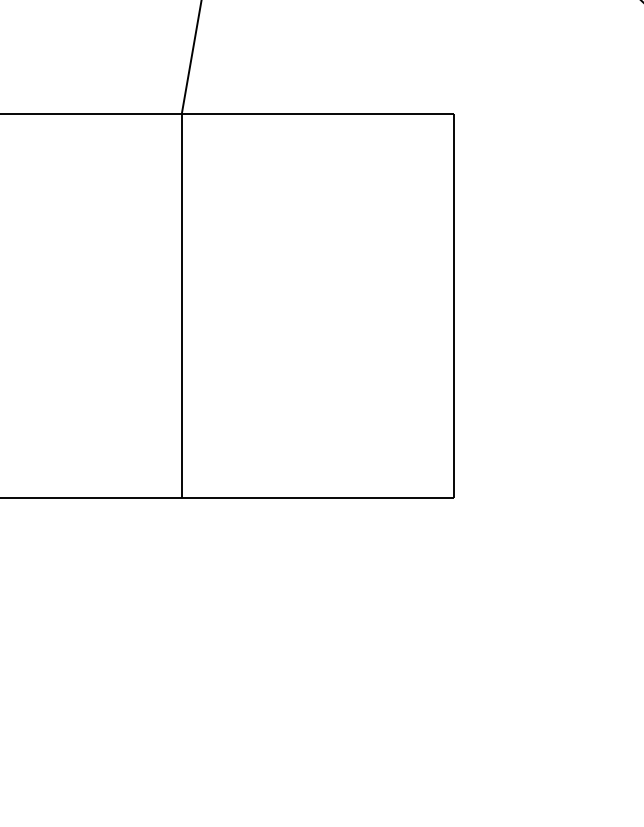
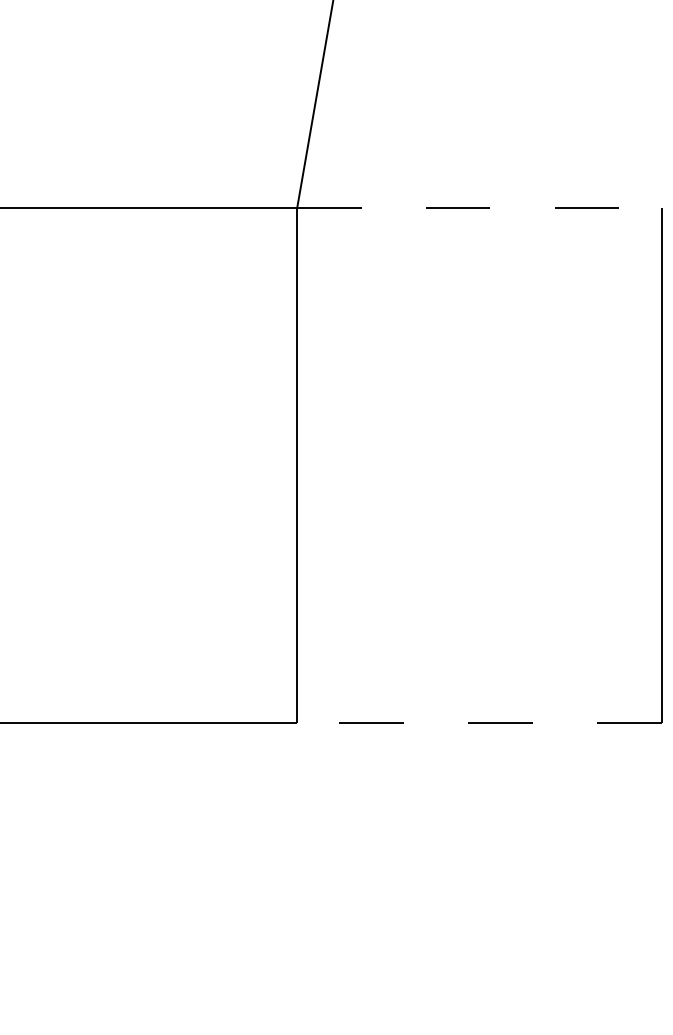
line: (317, 113) -> (479, 207), solid -> dashed
line: (317, 498) -> (479, 723), solid -> dashed

